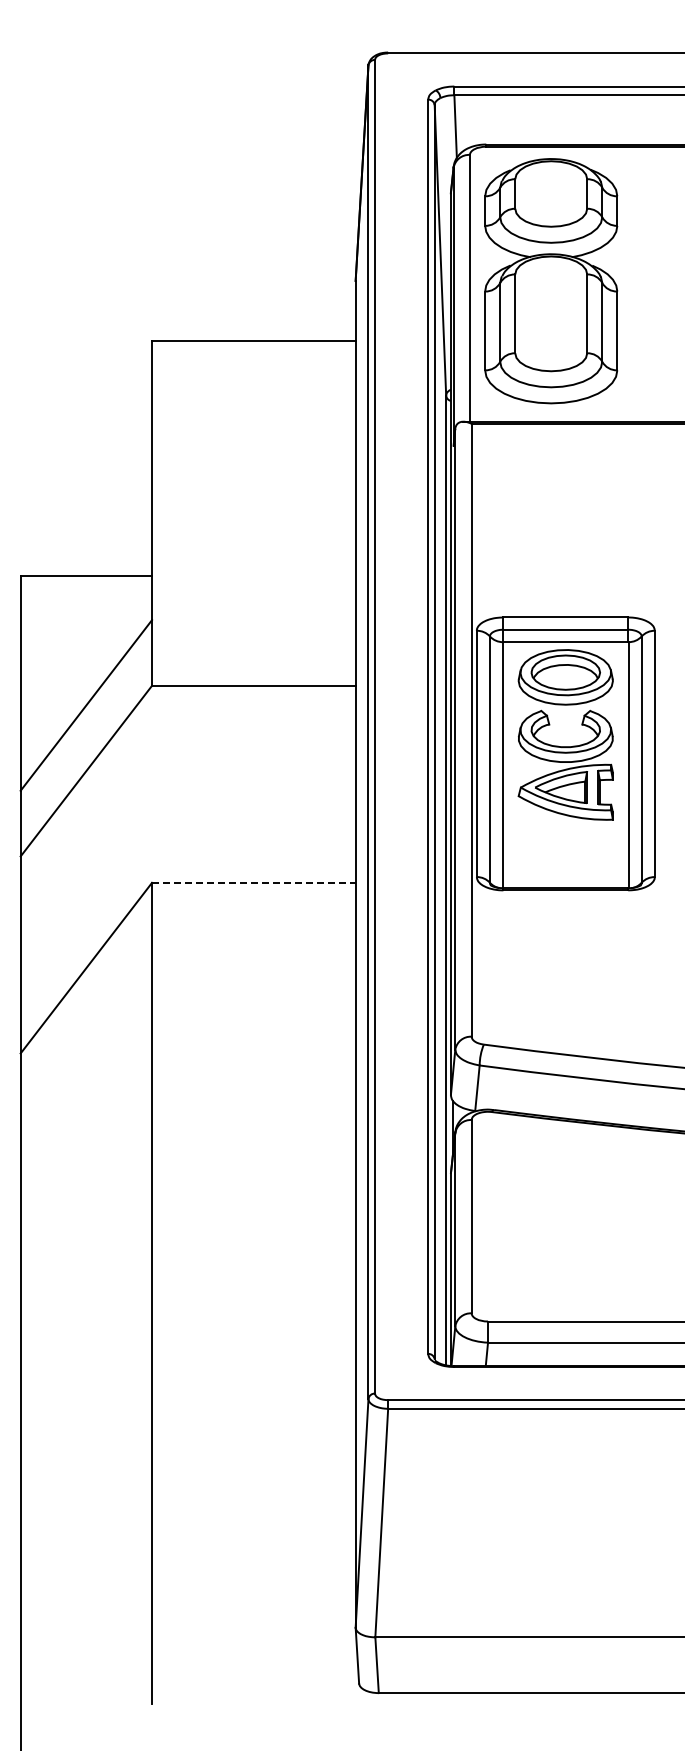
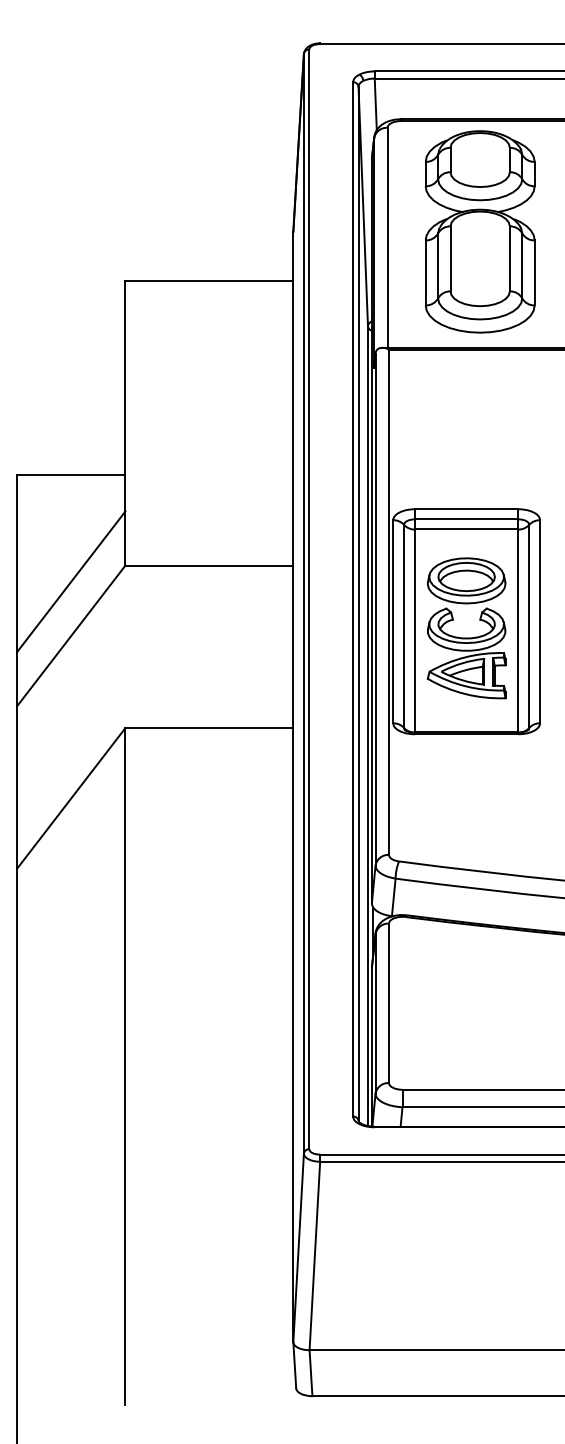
part: (551, 281) -> (480, 232), moved
part: (565, 746) -> (466, 637), moved
line: (253, 882) -> (209, 727), dashed -> solid

